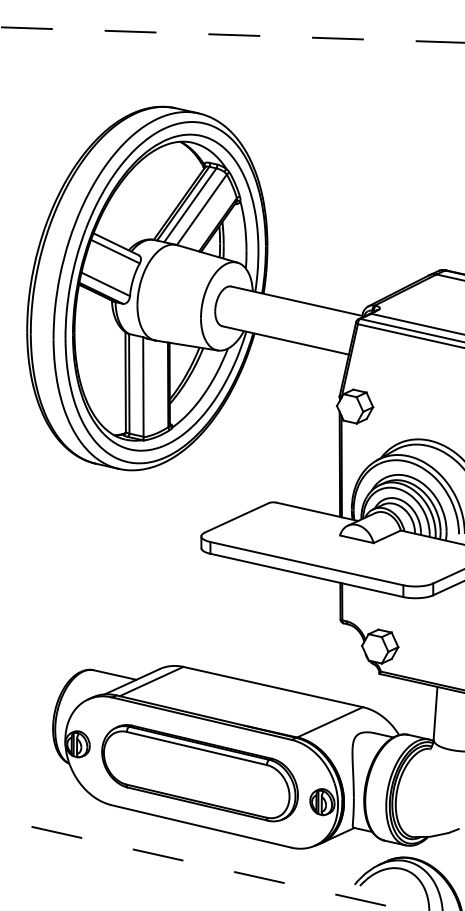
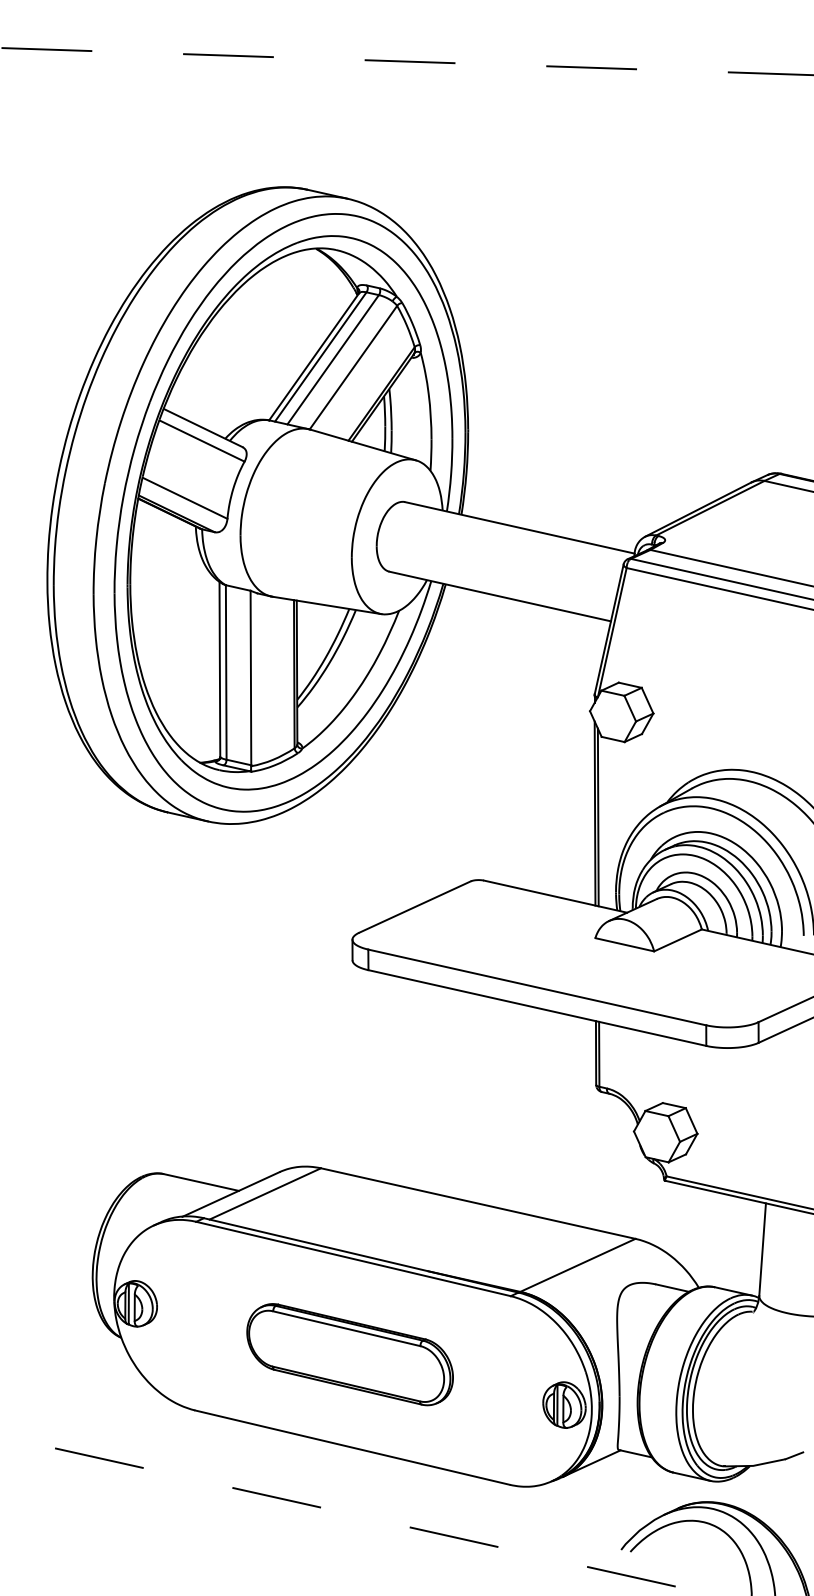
part: (199, 773) -> (349, 1354), size x0.6

